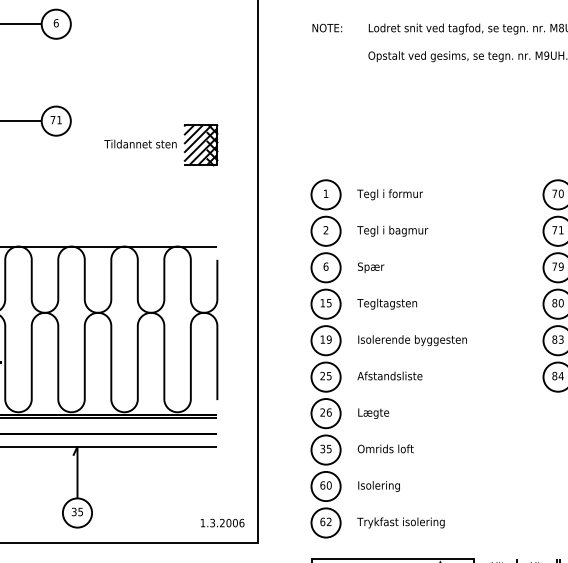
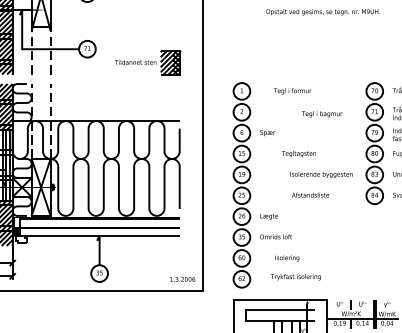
text: (389, 195) -> (292, 91), moved
text: (393, 231) -> (322, 114), moved
text: (386, 305) -> (298, 154), moved
text: (412, 339) -> (321, 174), moved
text: (389, 374) -> (310, 194), moved
text: (379, 486) -> (287, 258), moved
text: (400, 523) -> (295, 277), moved

